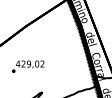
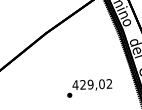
text: (28, 66) -> (90, 88), moved

